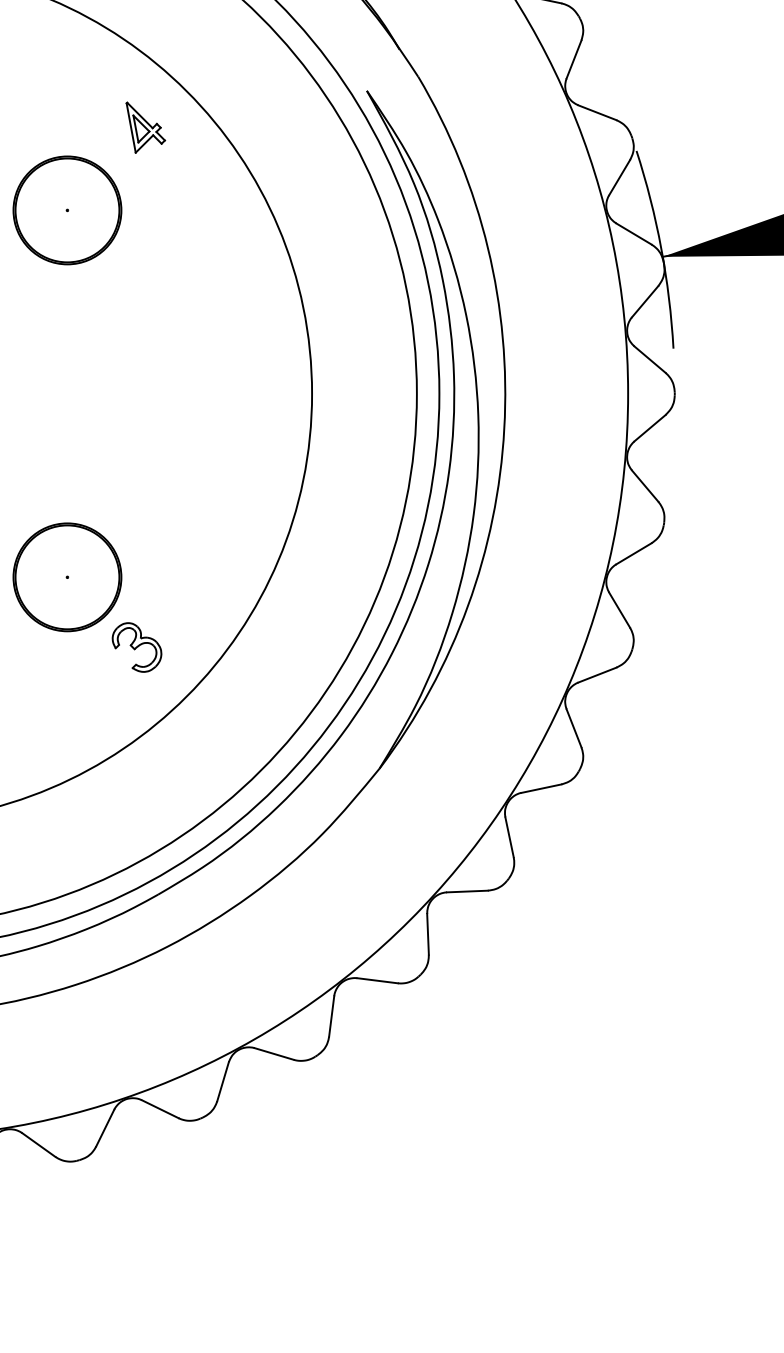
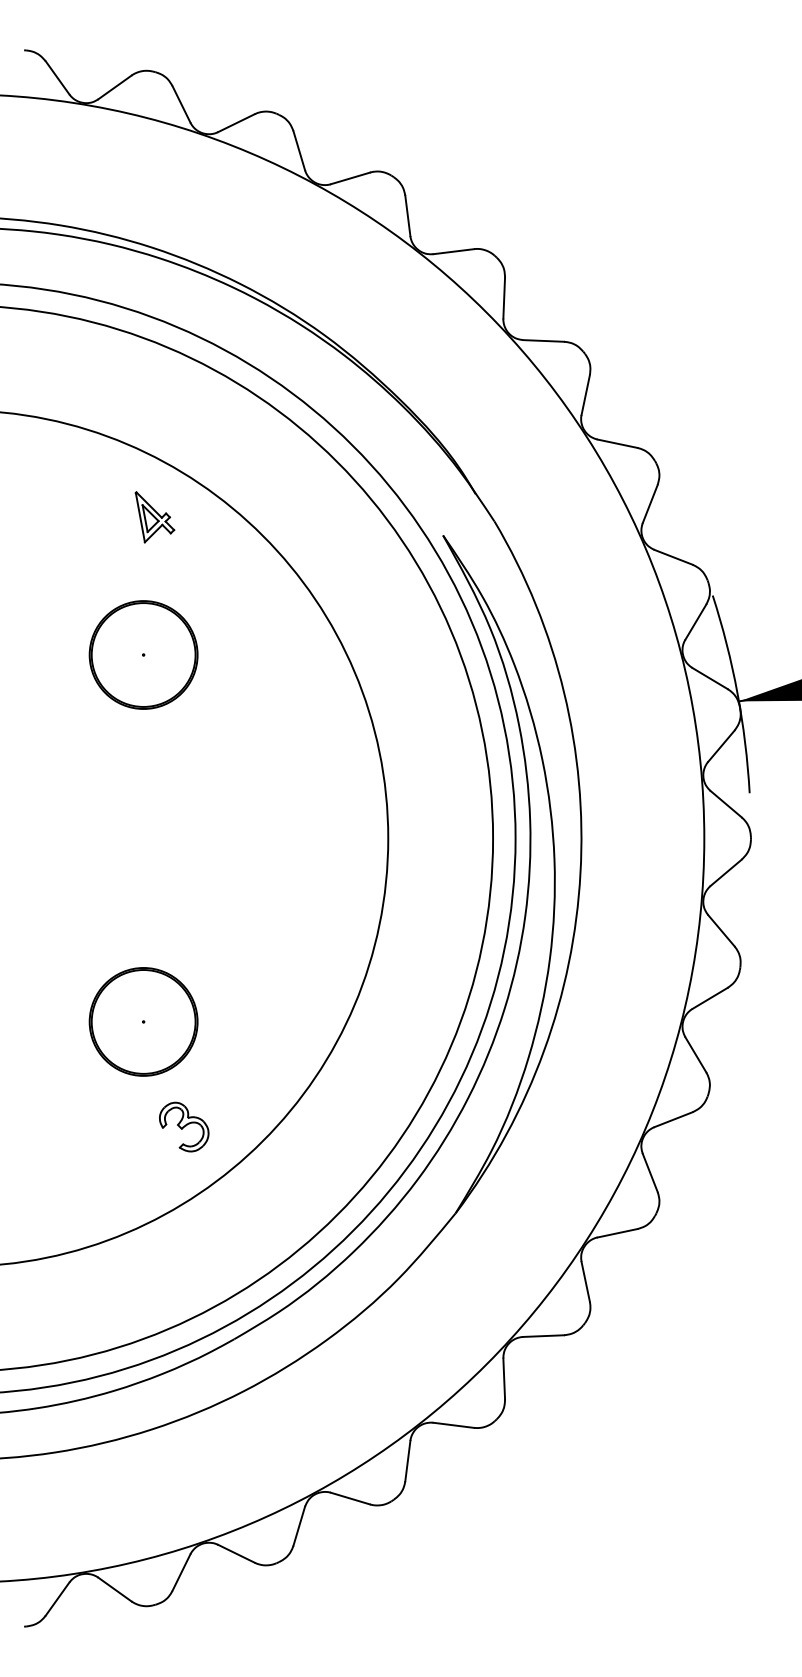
part: (145, 127) -> (154, 517), moved
part: (137, 646) -> (184, 1126), moved

